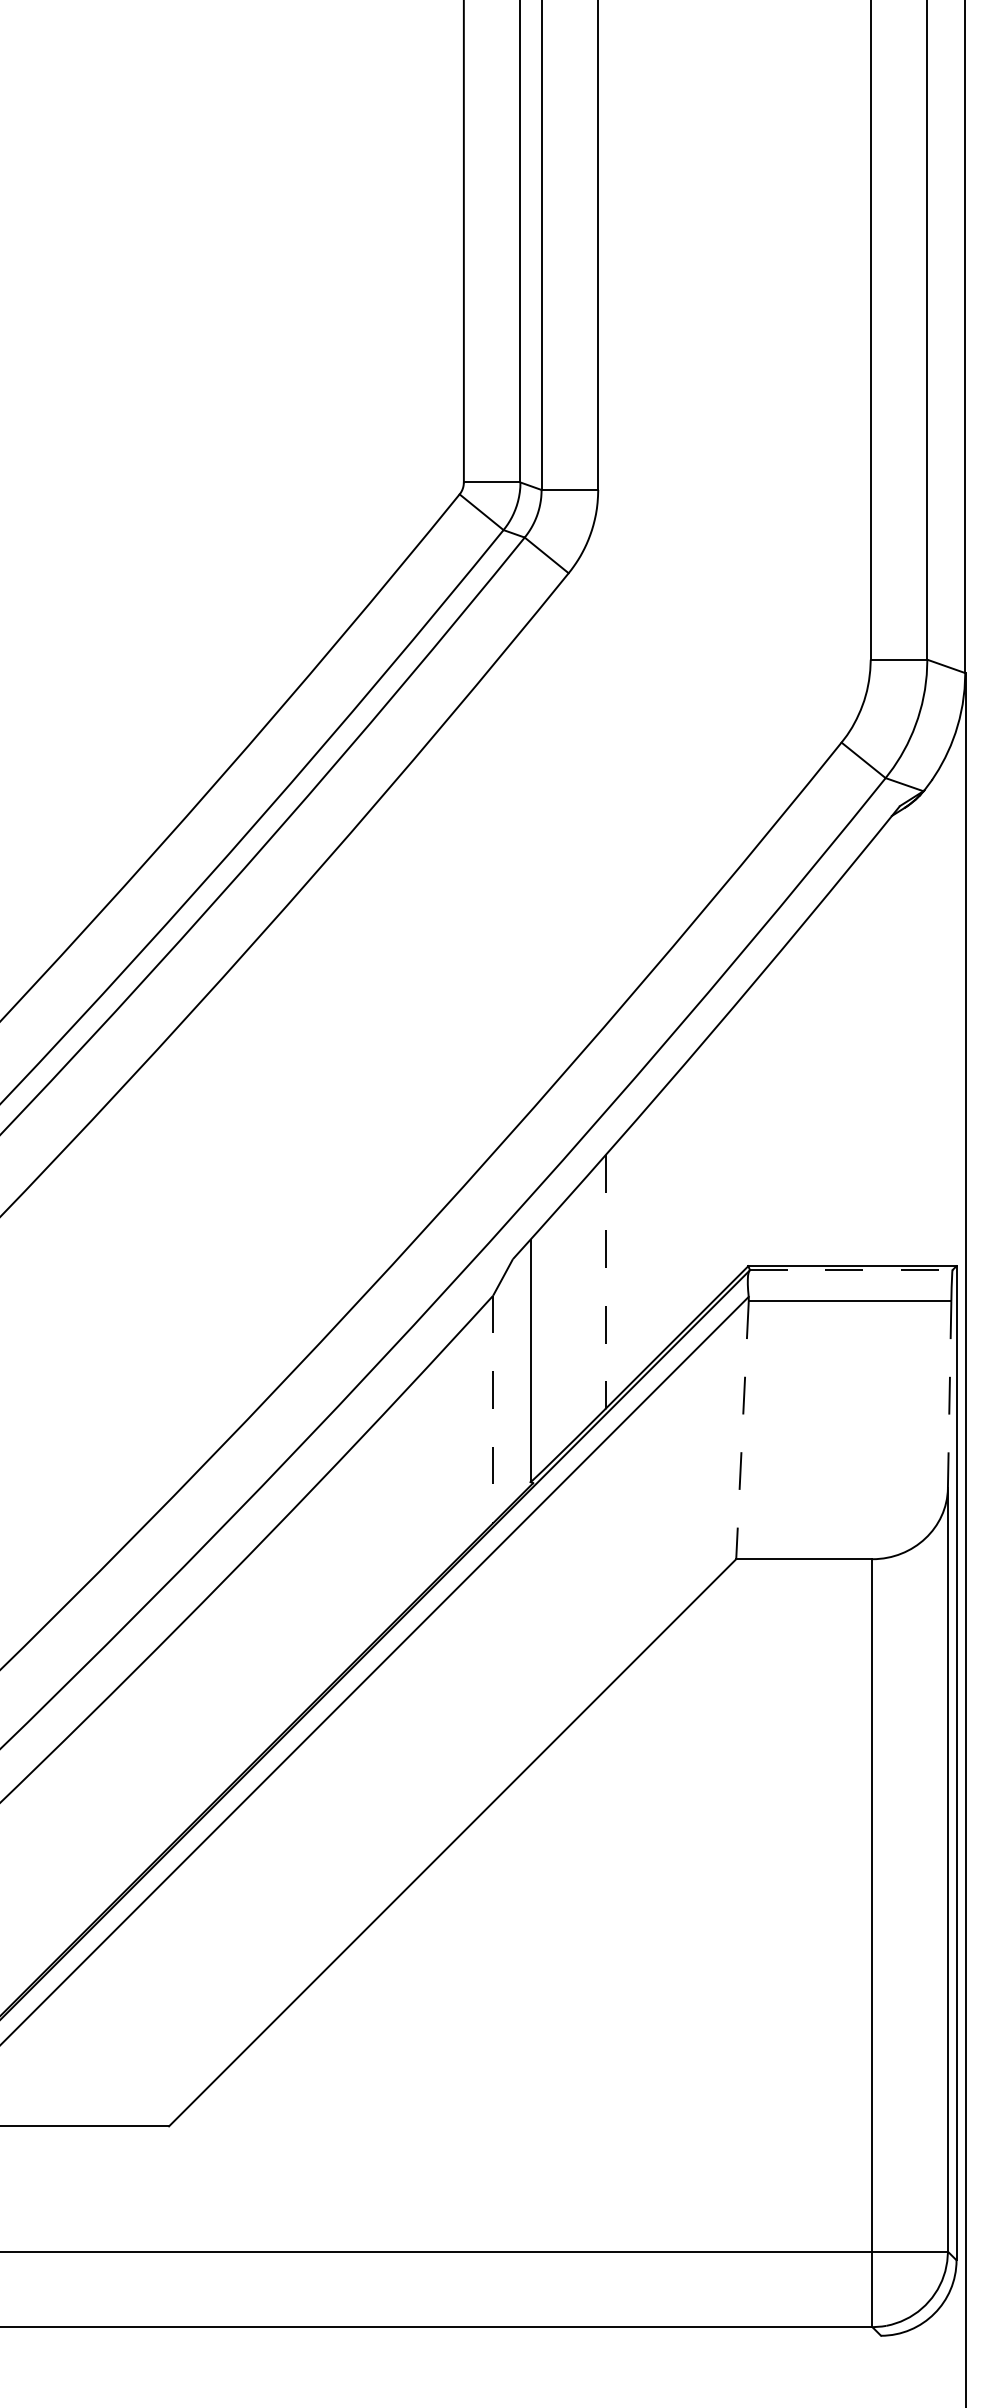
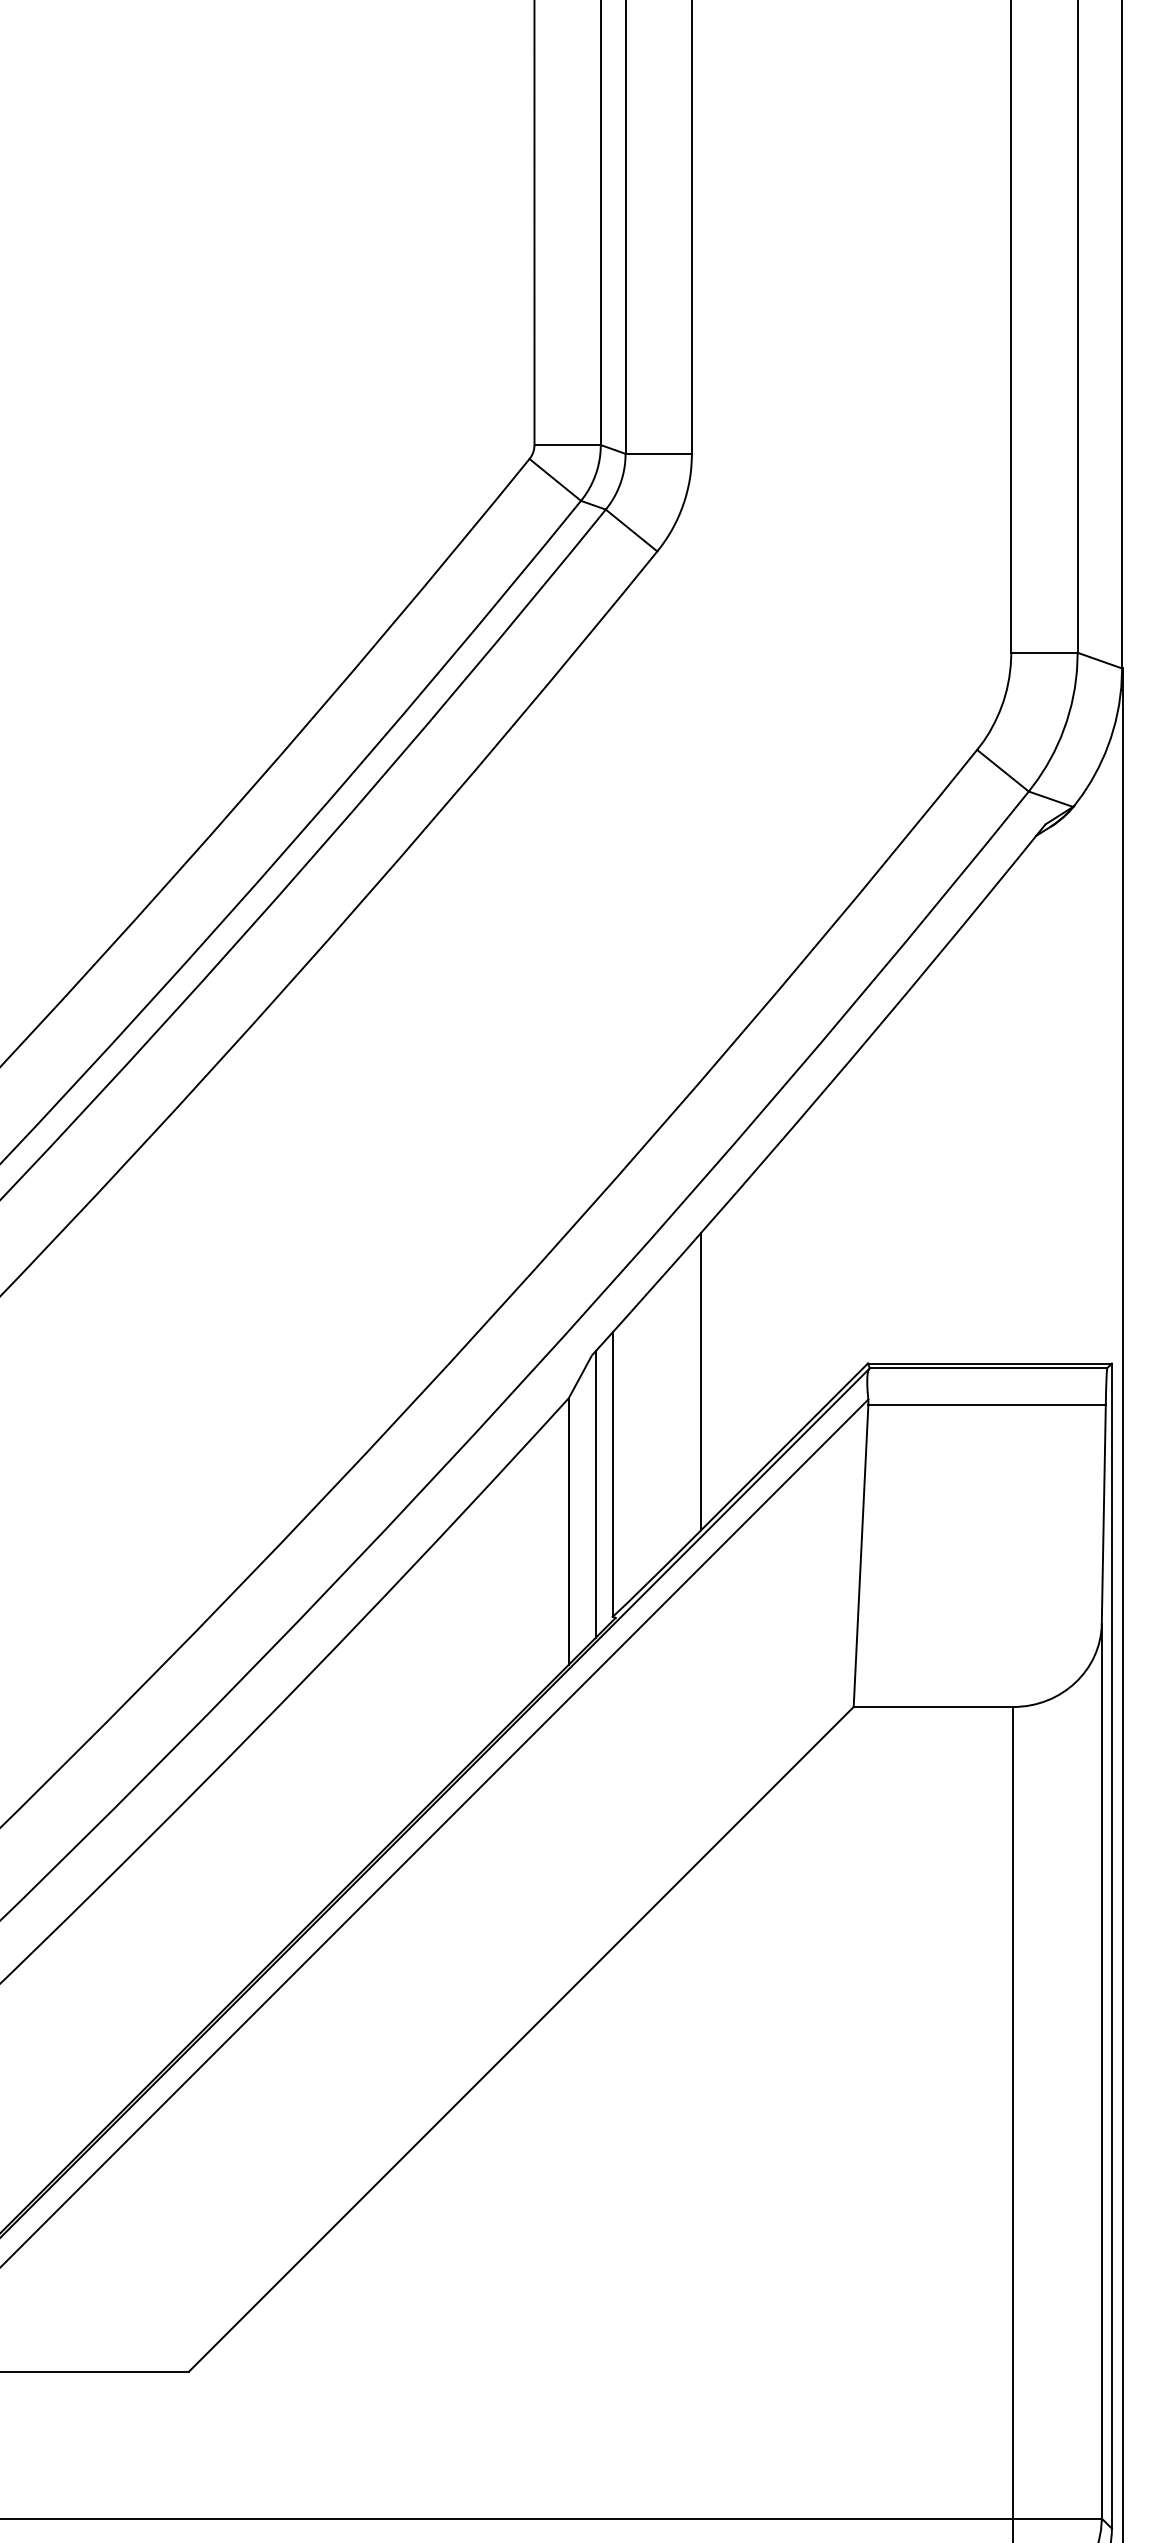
line: (851, 1270) -> (988, 1368), dashed -> solid
line: (605, 1281) -> (700, 1381), dashed -> solid
line: (515, 1377) -> (594, 1494), added
line: (949, 1394) -> (1103, 1513), dashed -> solid
line: (493, 1409) -> (569, 1531), dashed -> solid
line: (742, 1430) -> (861, 1556), dashed -> solid

